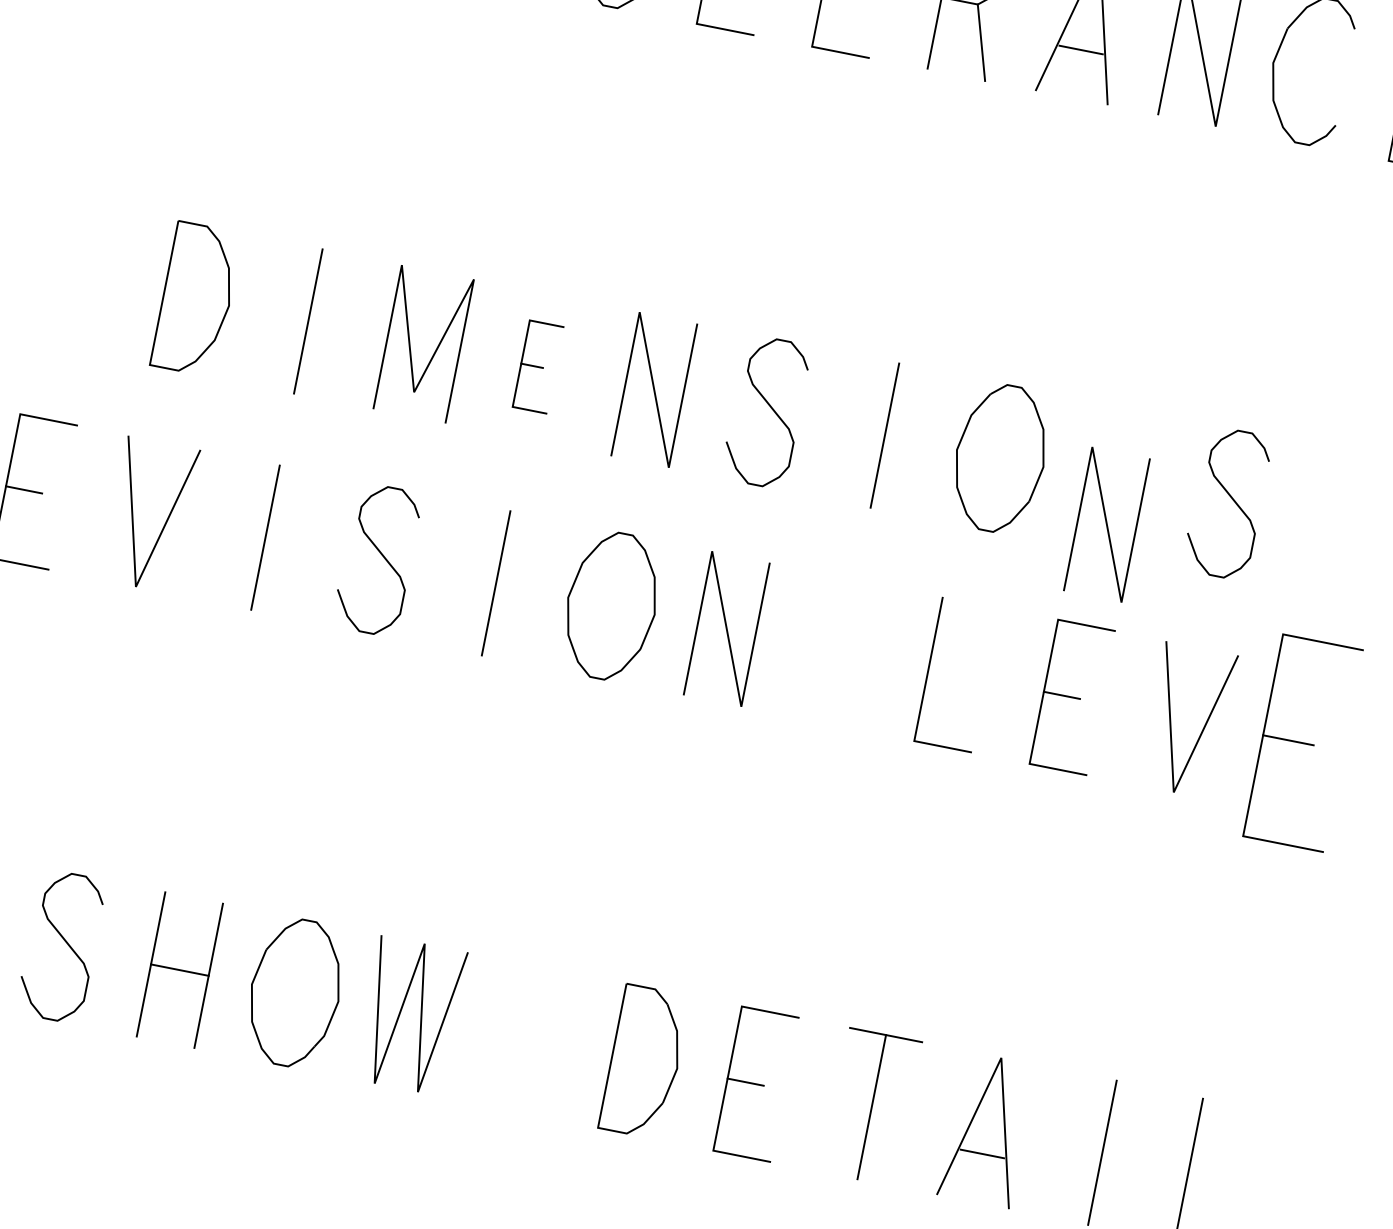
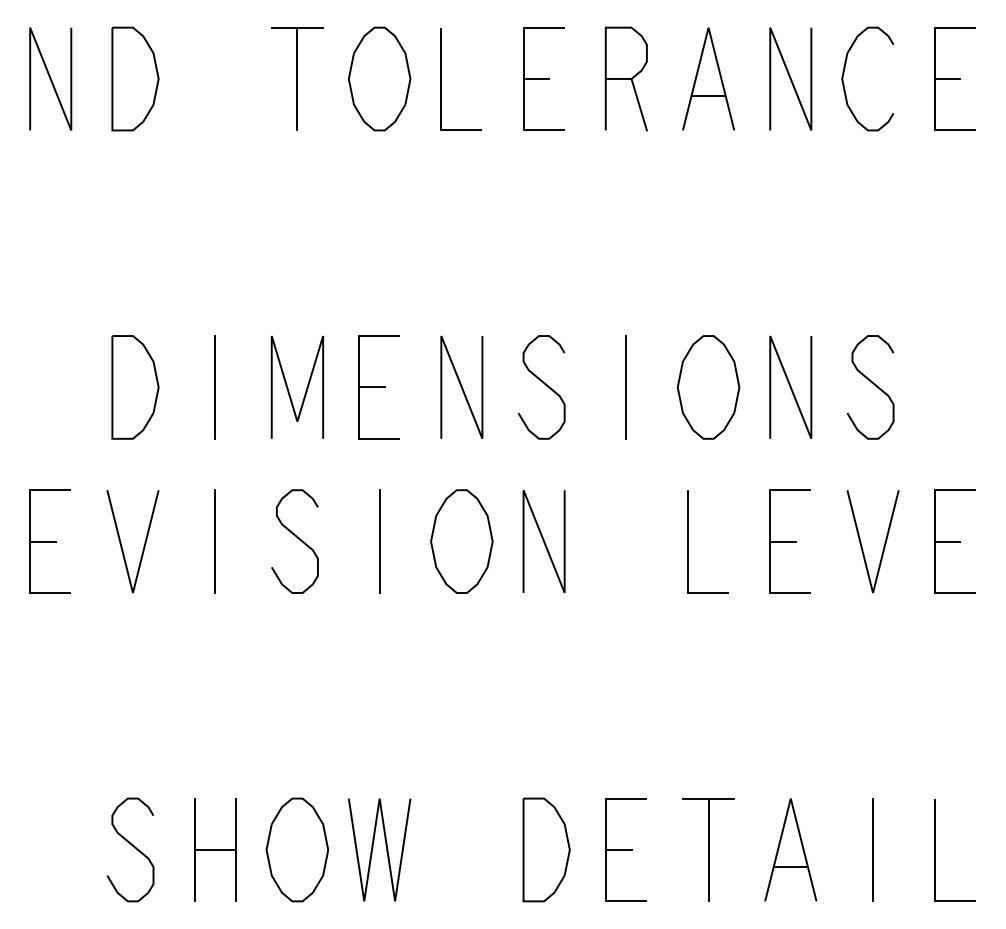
part: (537, 366) -> (378, 387), size x1.67
line: (1106, 523) -> (790, 386), moved
part: (1302, 742) -> (954, 541), size x0.71

